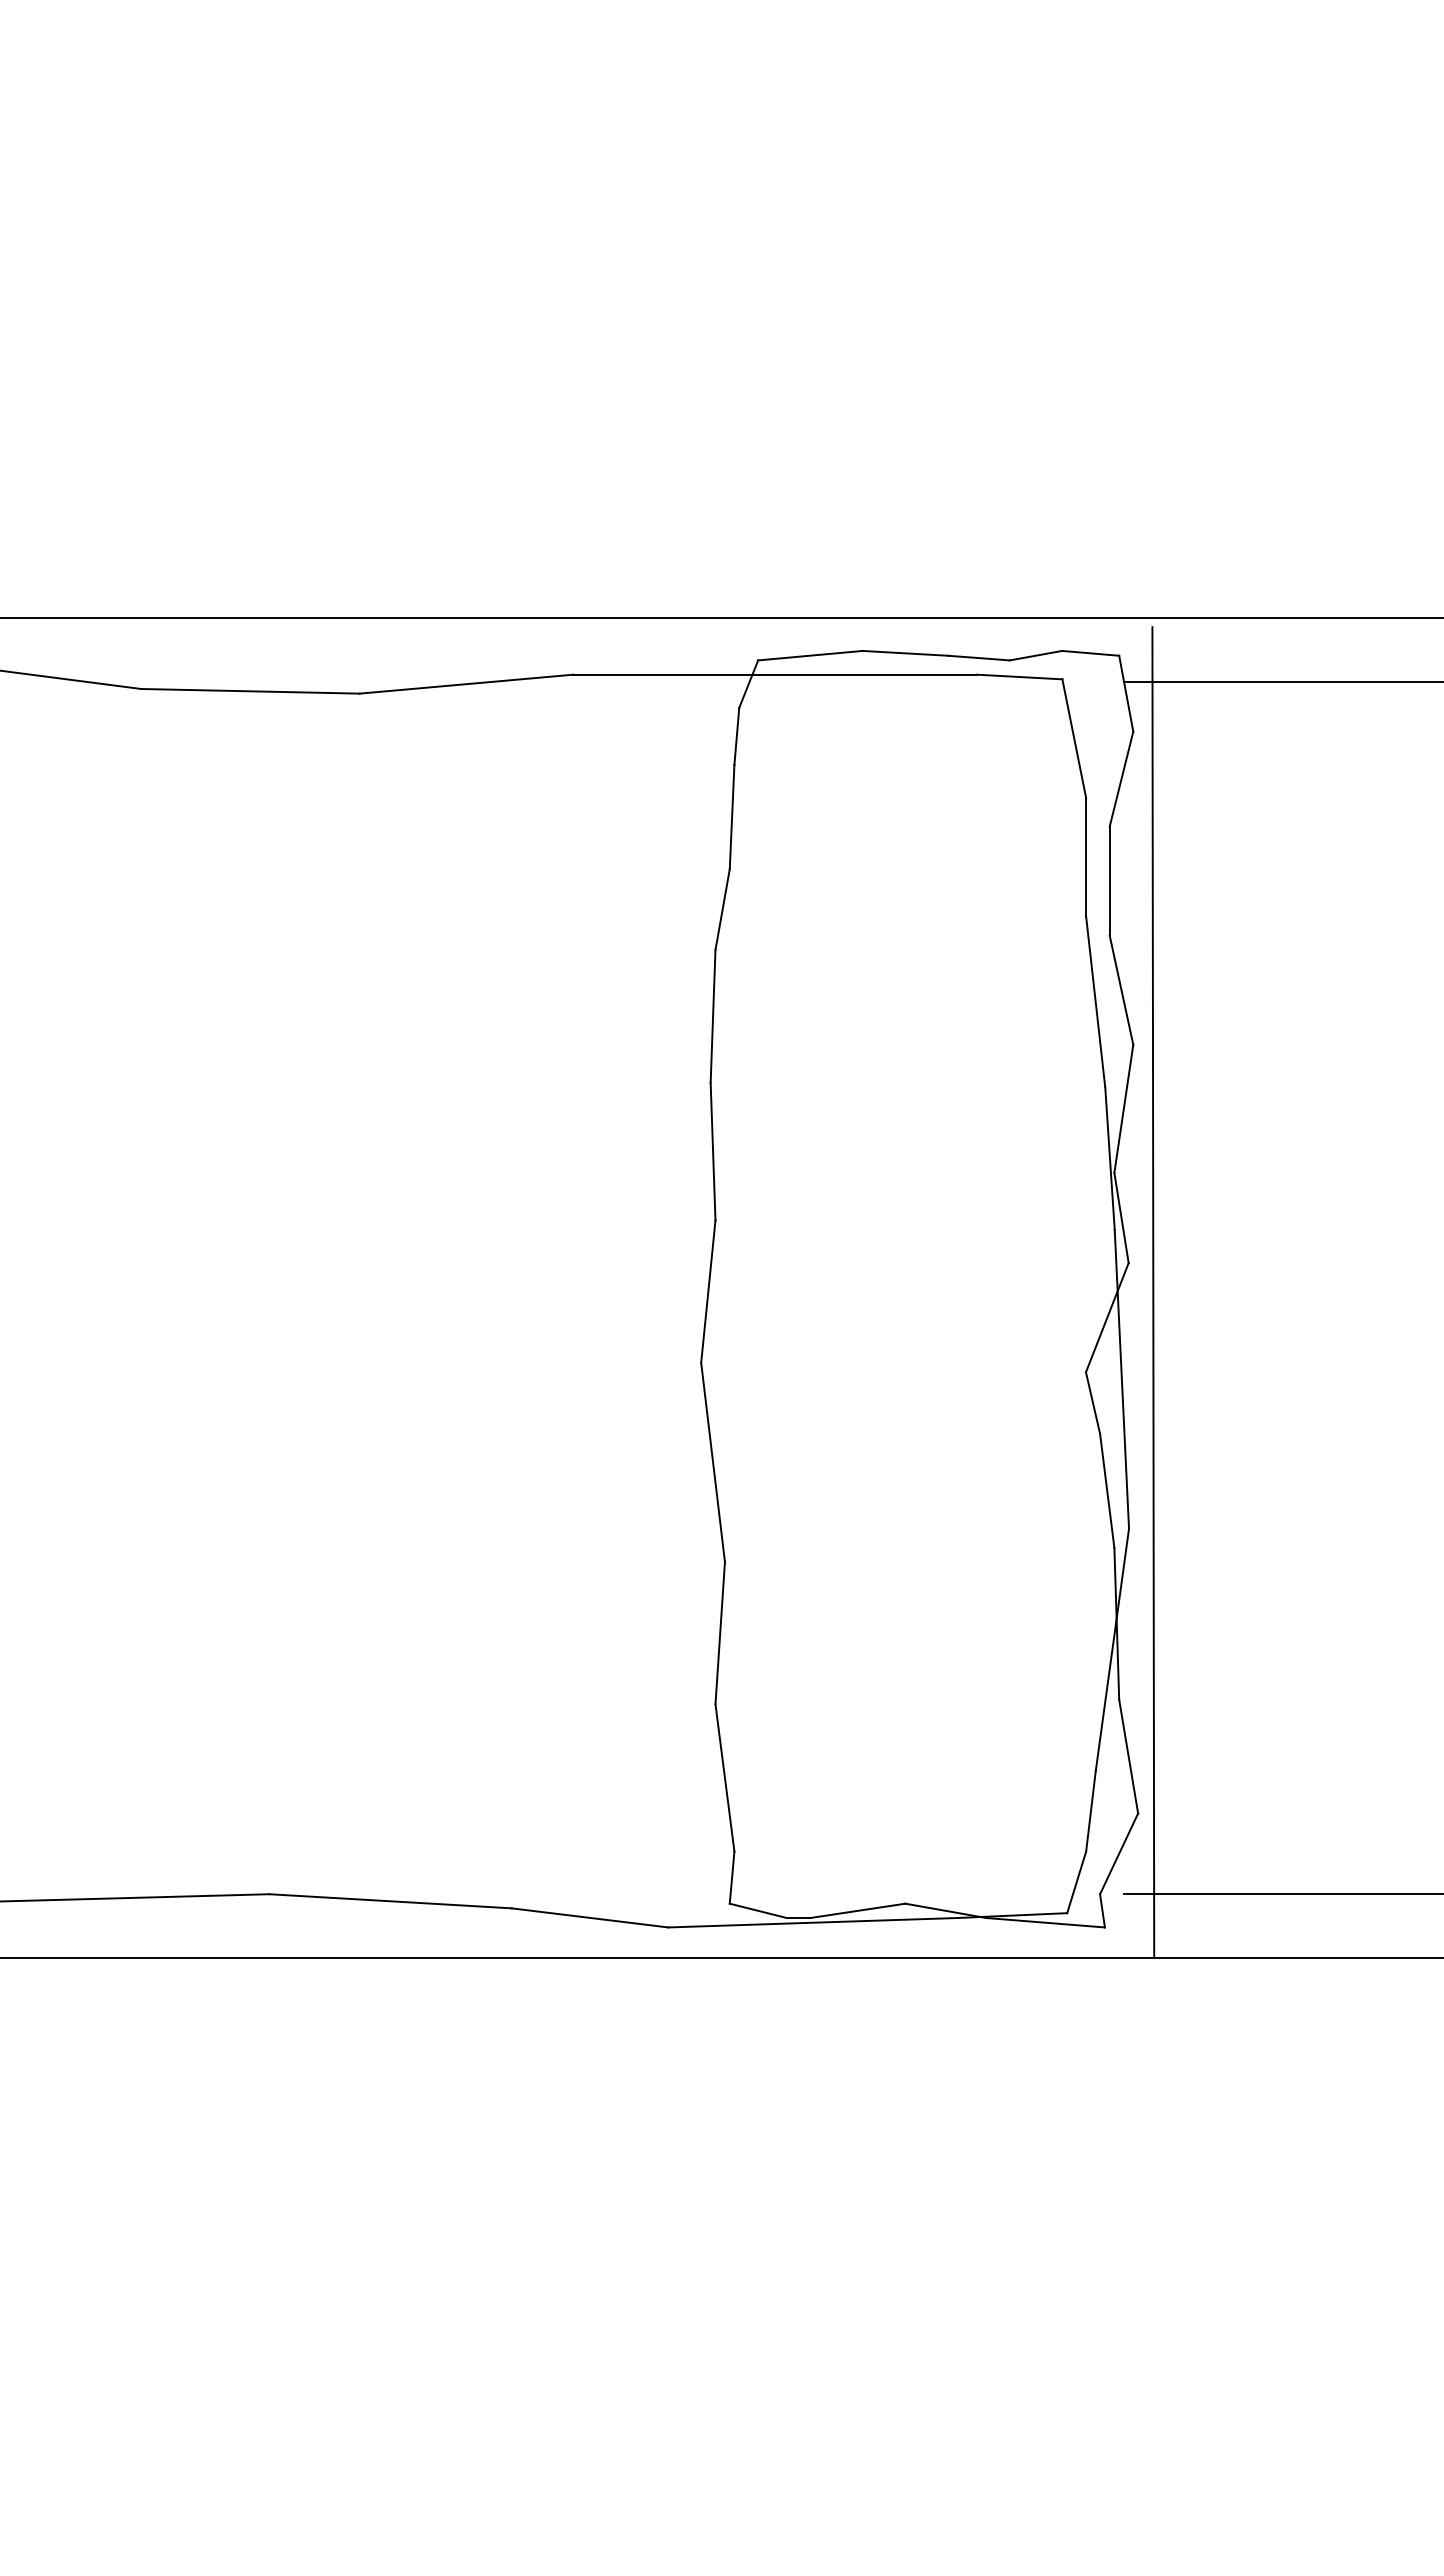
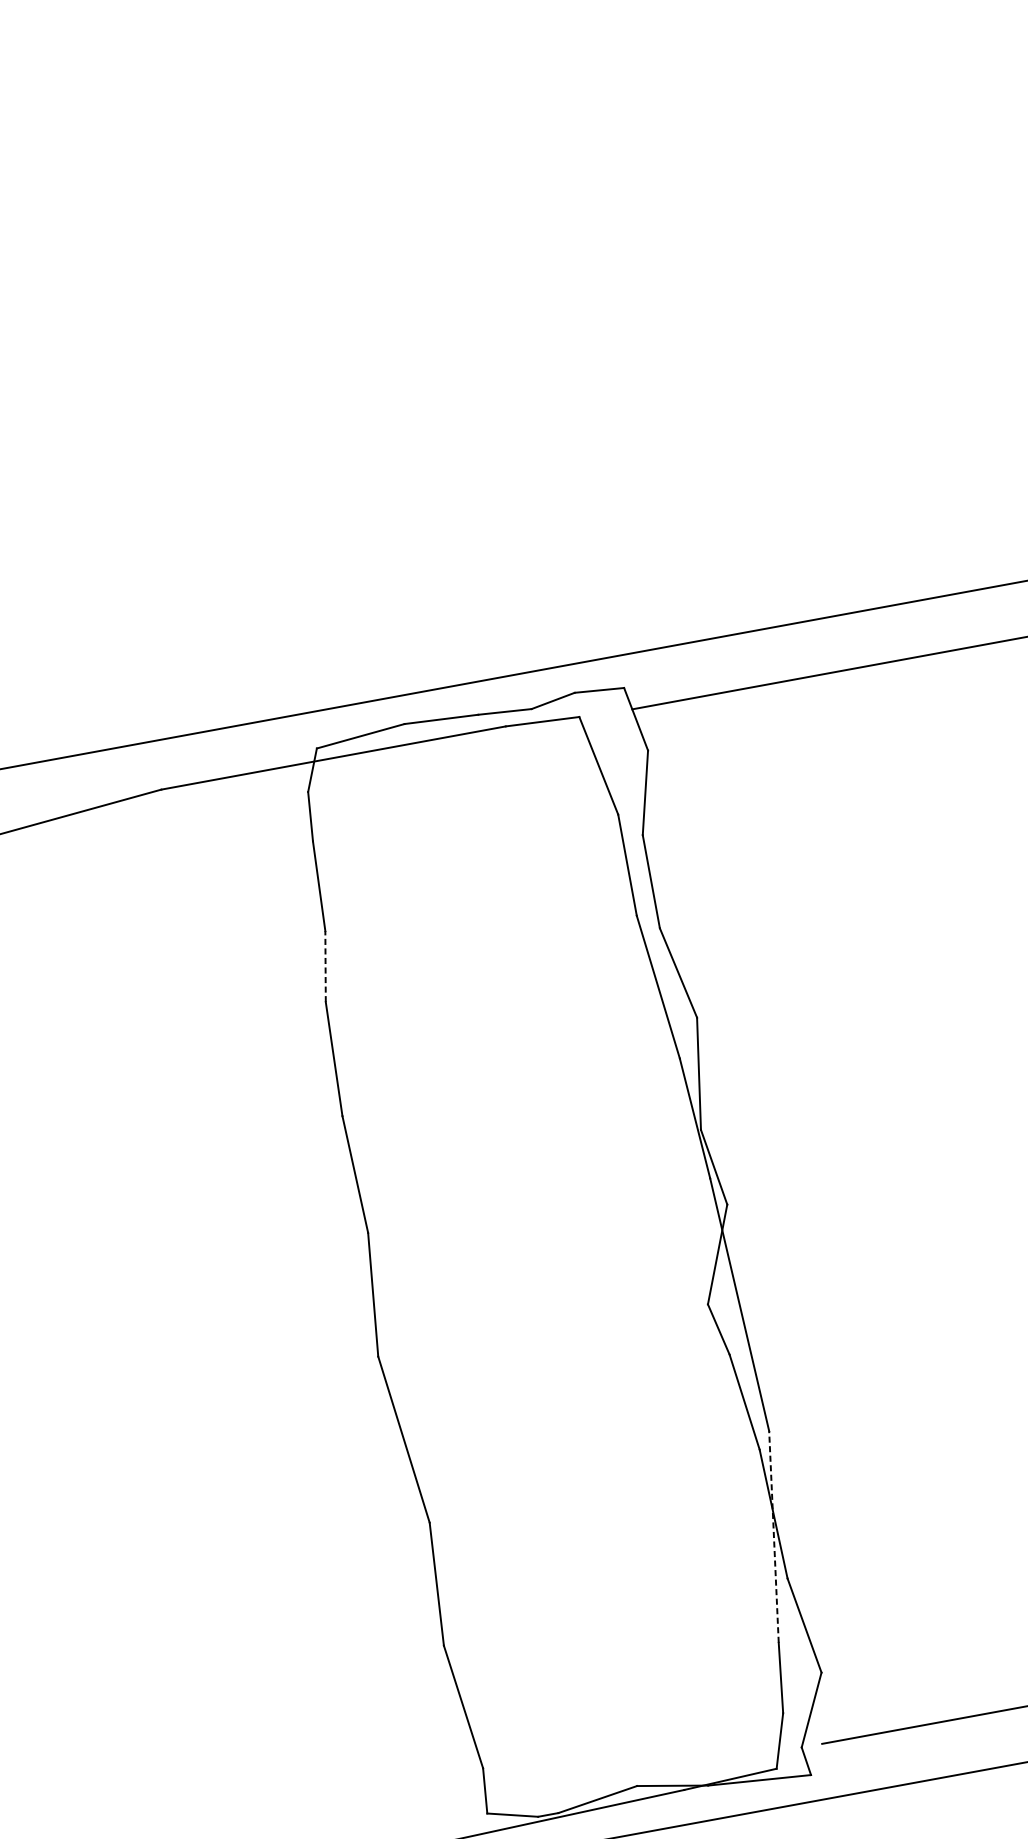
line: (722, 909) -> (325, 966), solid -> dashed
line: (1153, 1292) -> (753, 1225), removed
line: (1112, 1649) -> (773, 1536), solid -> dashed

